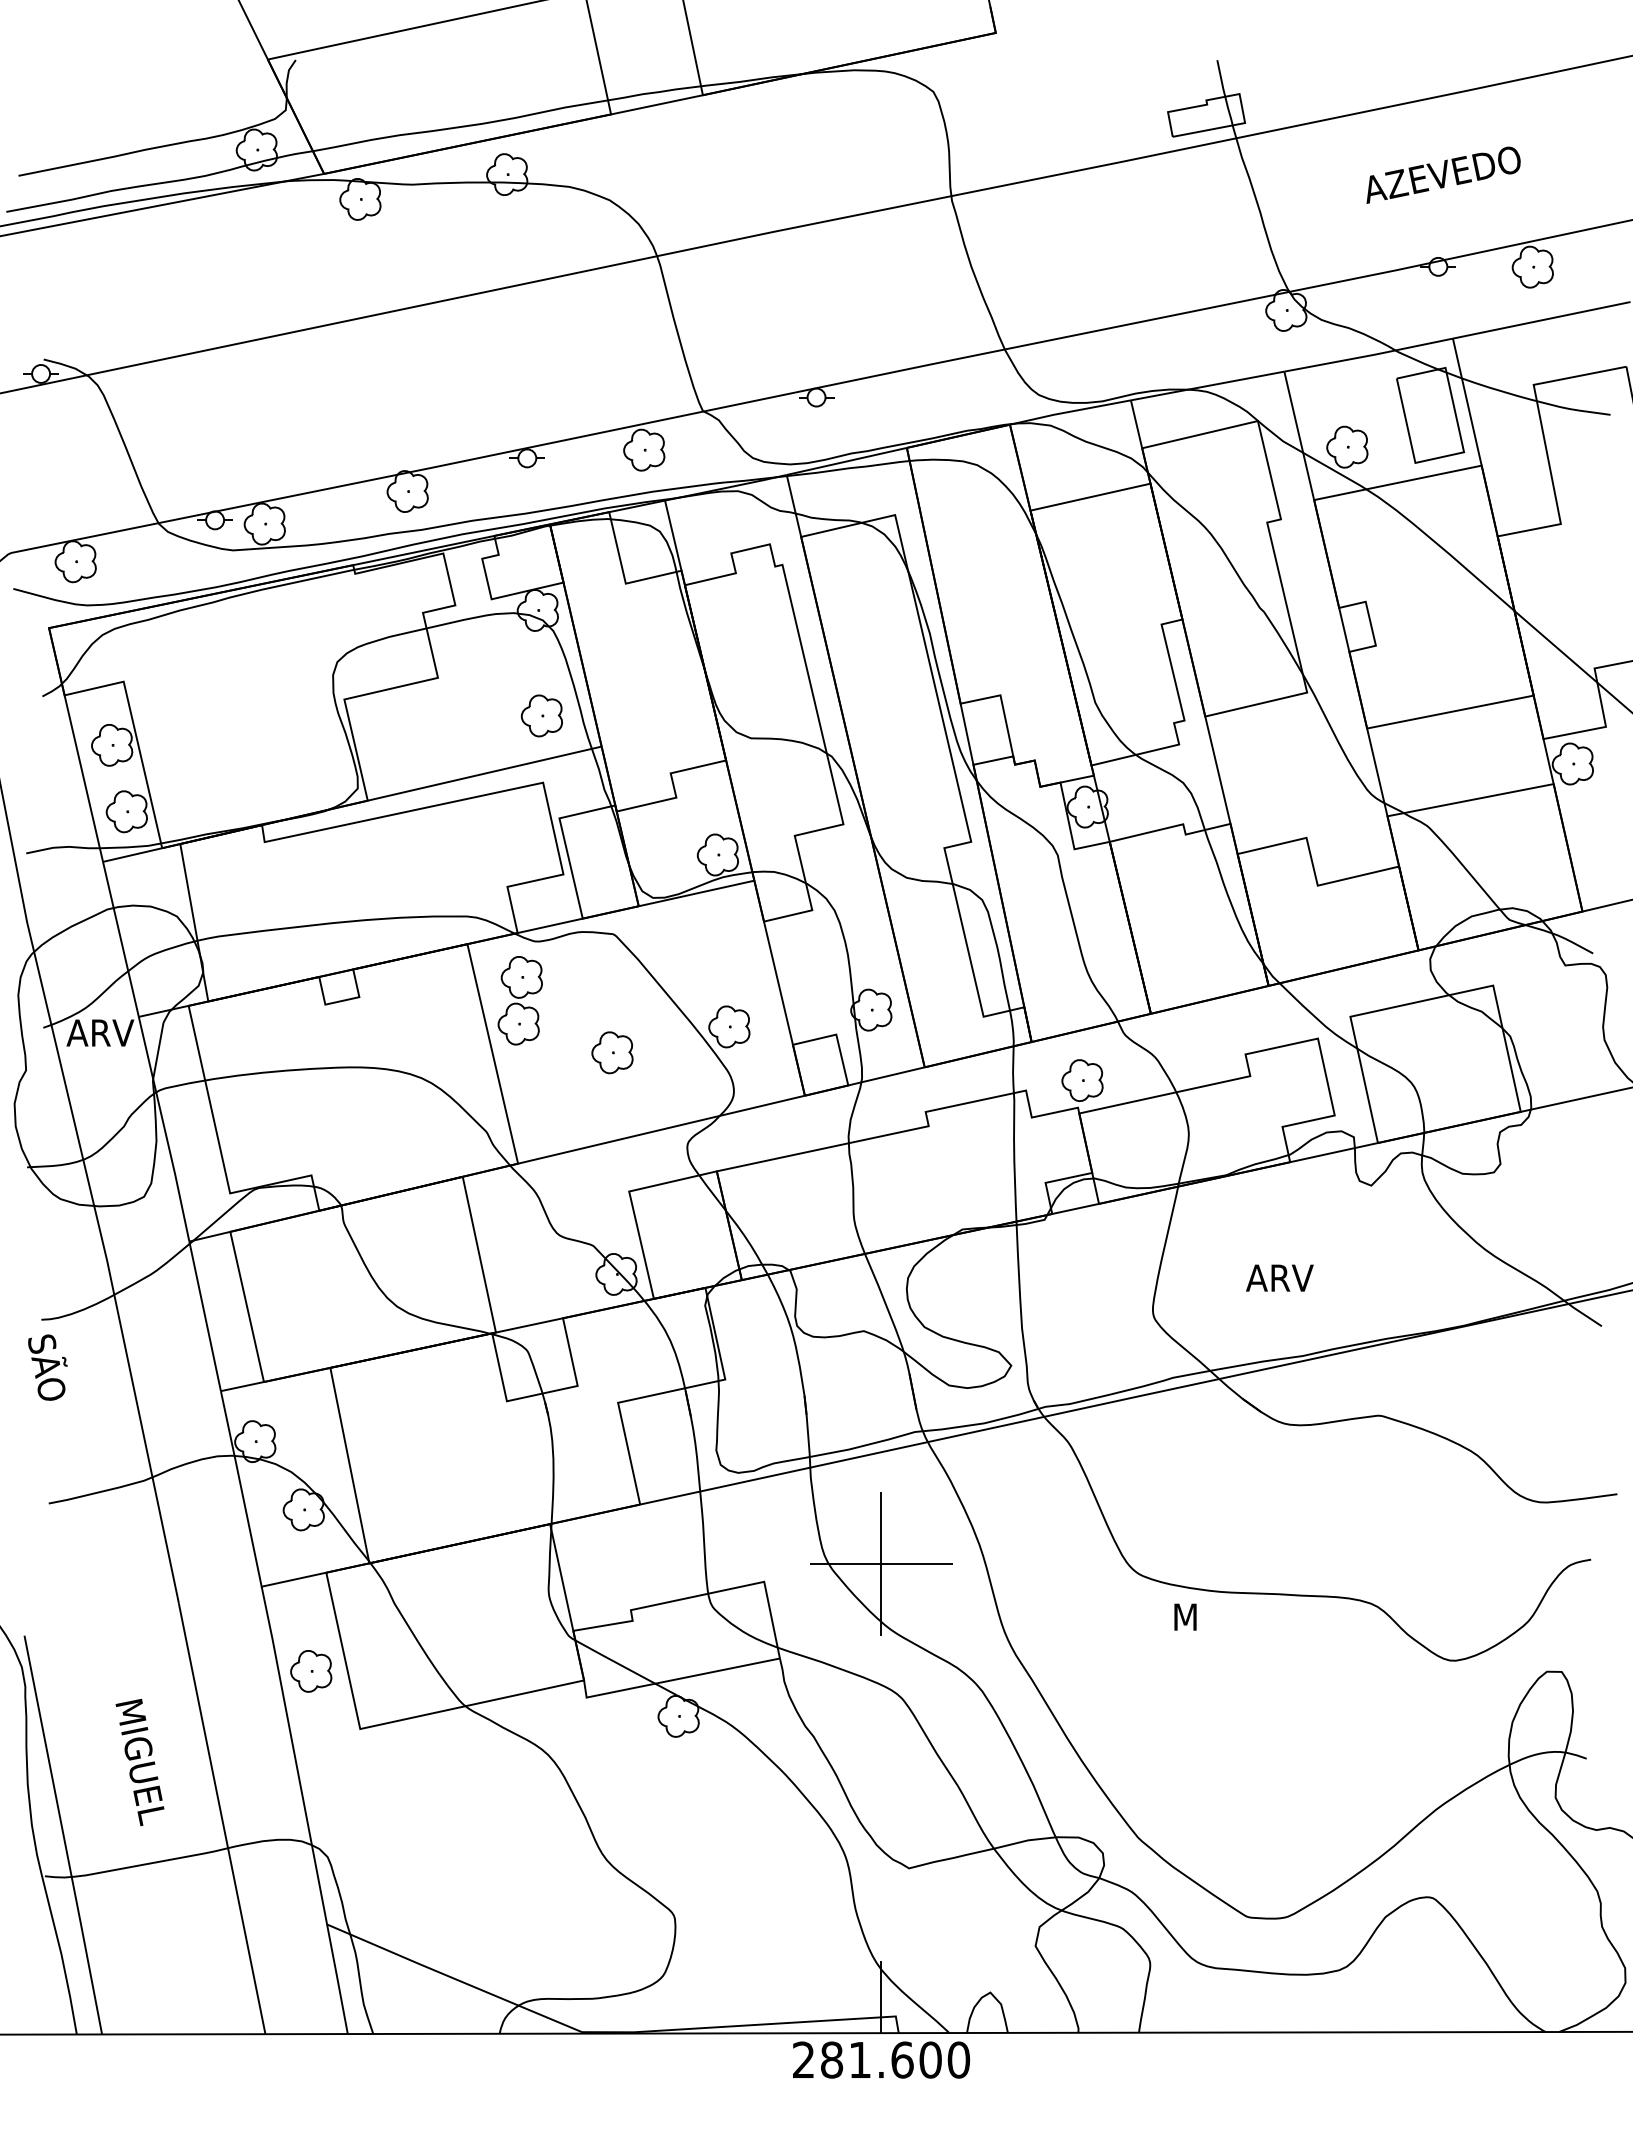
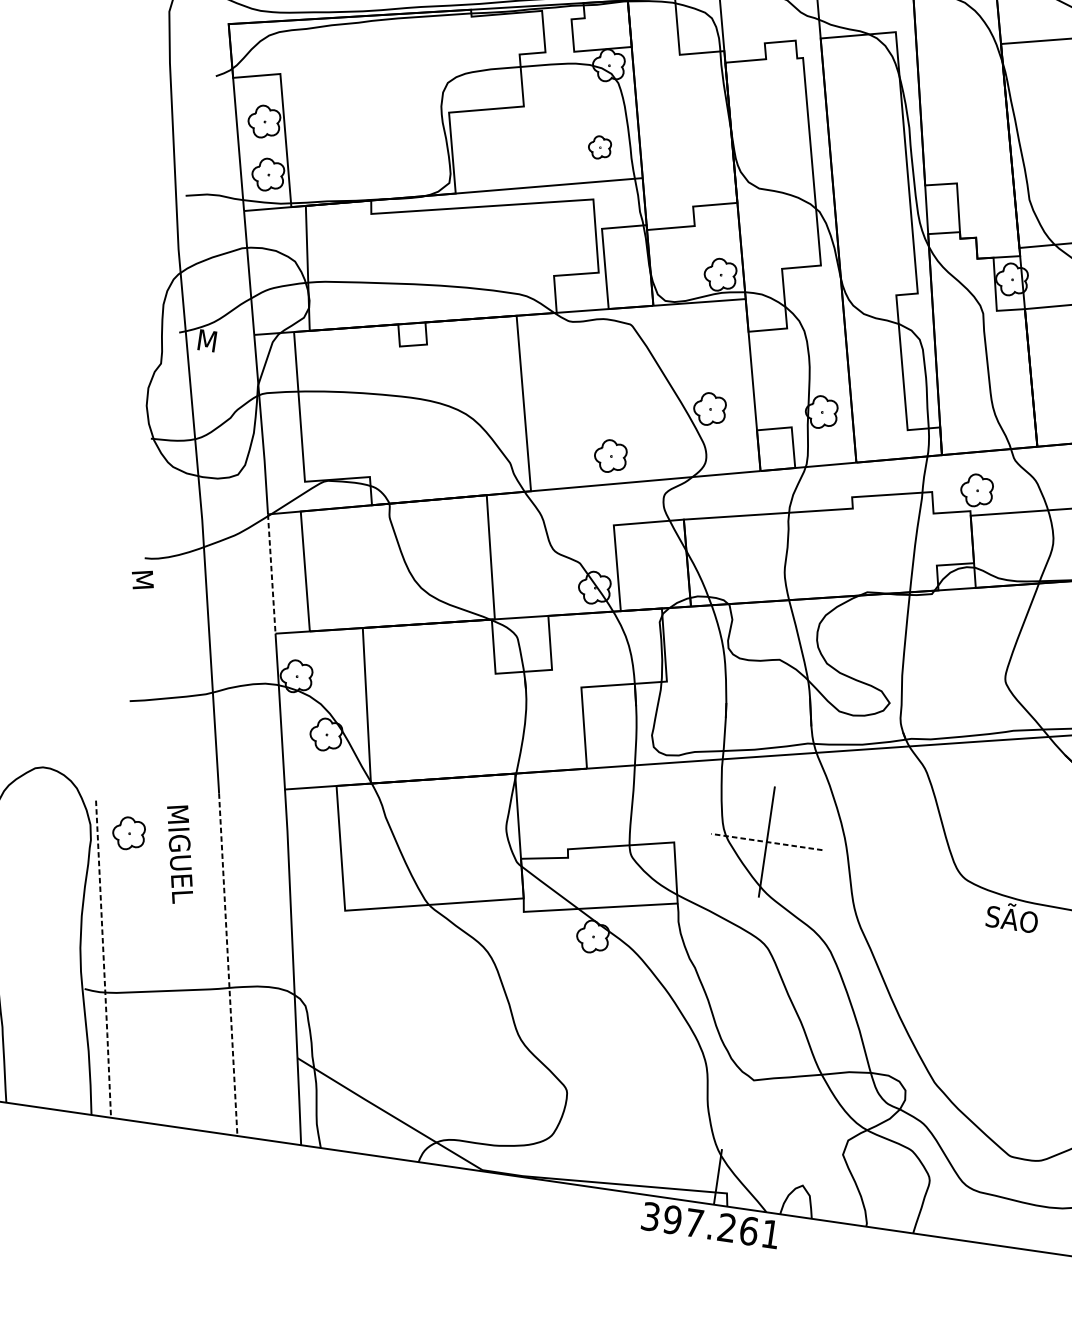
part: (541, 715) -> (599, 147), size x0.7
part: (519, 1000) -> (550, 365), removed
text: (100, 1032) -> (222, 342), ARV -> M
part: (612, 1052) -> (610, 456), moved
line: (205, 1316) -> (272, 574), solid -> dashed
text: (47, 1367) -> (144, 595), SÃO -> M
line: (881, 1564) -> (766, 842), solid -> dashed
text: (1206, 1613) -> (1012, 916), M -> SÃO
part: (311, 1671) -> (129, 833), moved
text: (139, 1762) -> (179, 854), moved
line: (222, 1819) -> (228, 965), solid -> dashed
line: (63, 1835) -> (103, 959), solid -> dashed
text: (881, 2059) -> (711, 1225), 281.600 -> 397.261

